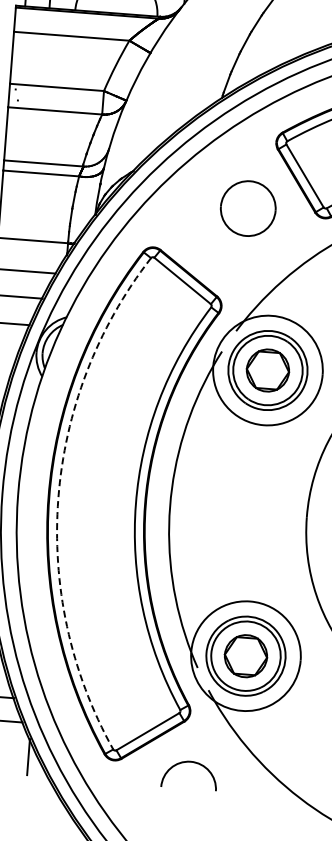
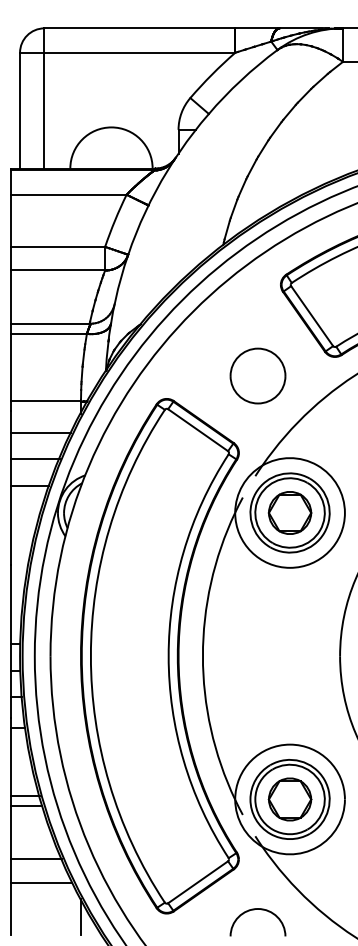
part: (247, 208) -> (257, 375), moved
arc: (57, 498) -> (90, 656), dashed -> solid
arc: (187, 763) -> (254, 910), moved

